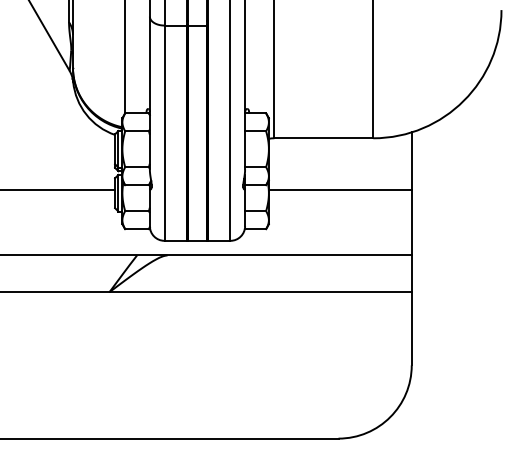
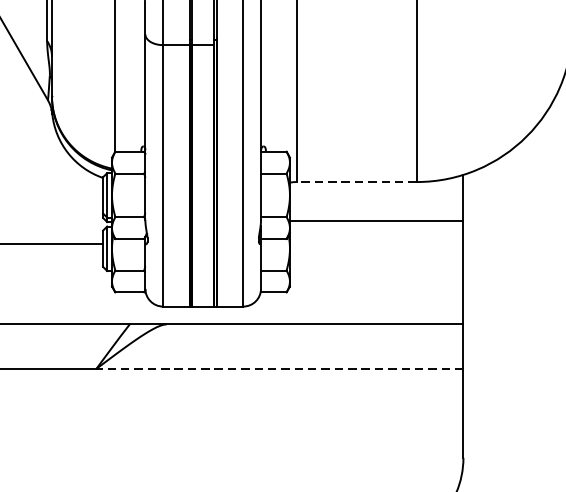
line: (323, 138) -> (356, 182), solid -> dashed
line: (339, 189) -> (375, 221), moved
line: (260, 292) -> (279, 369), solid -> dashed

